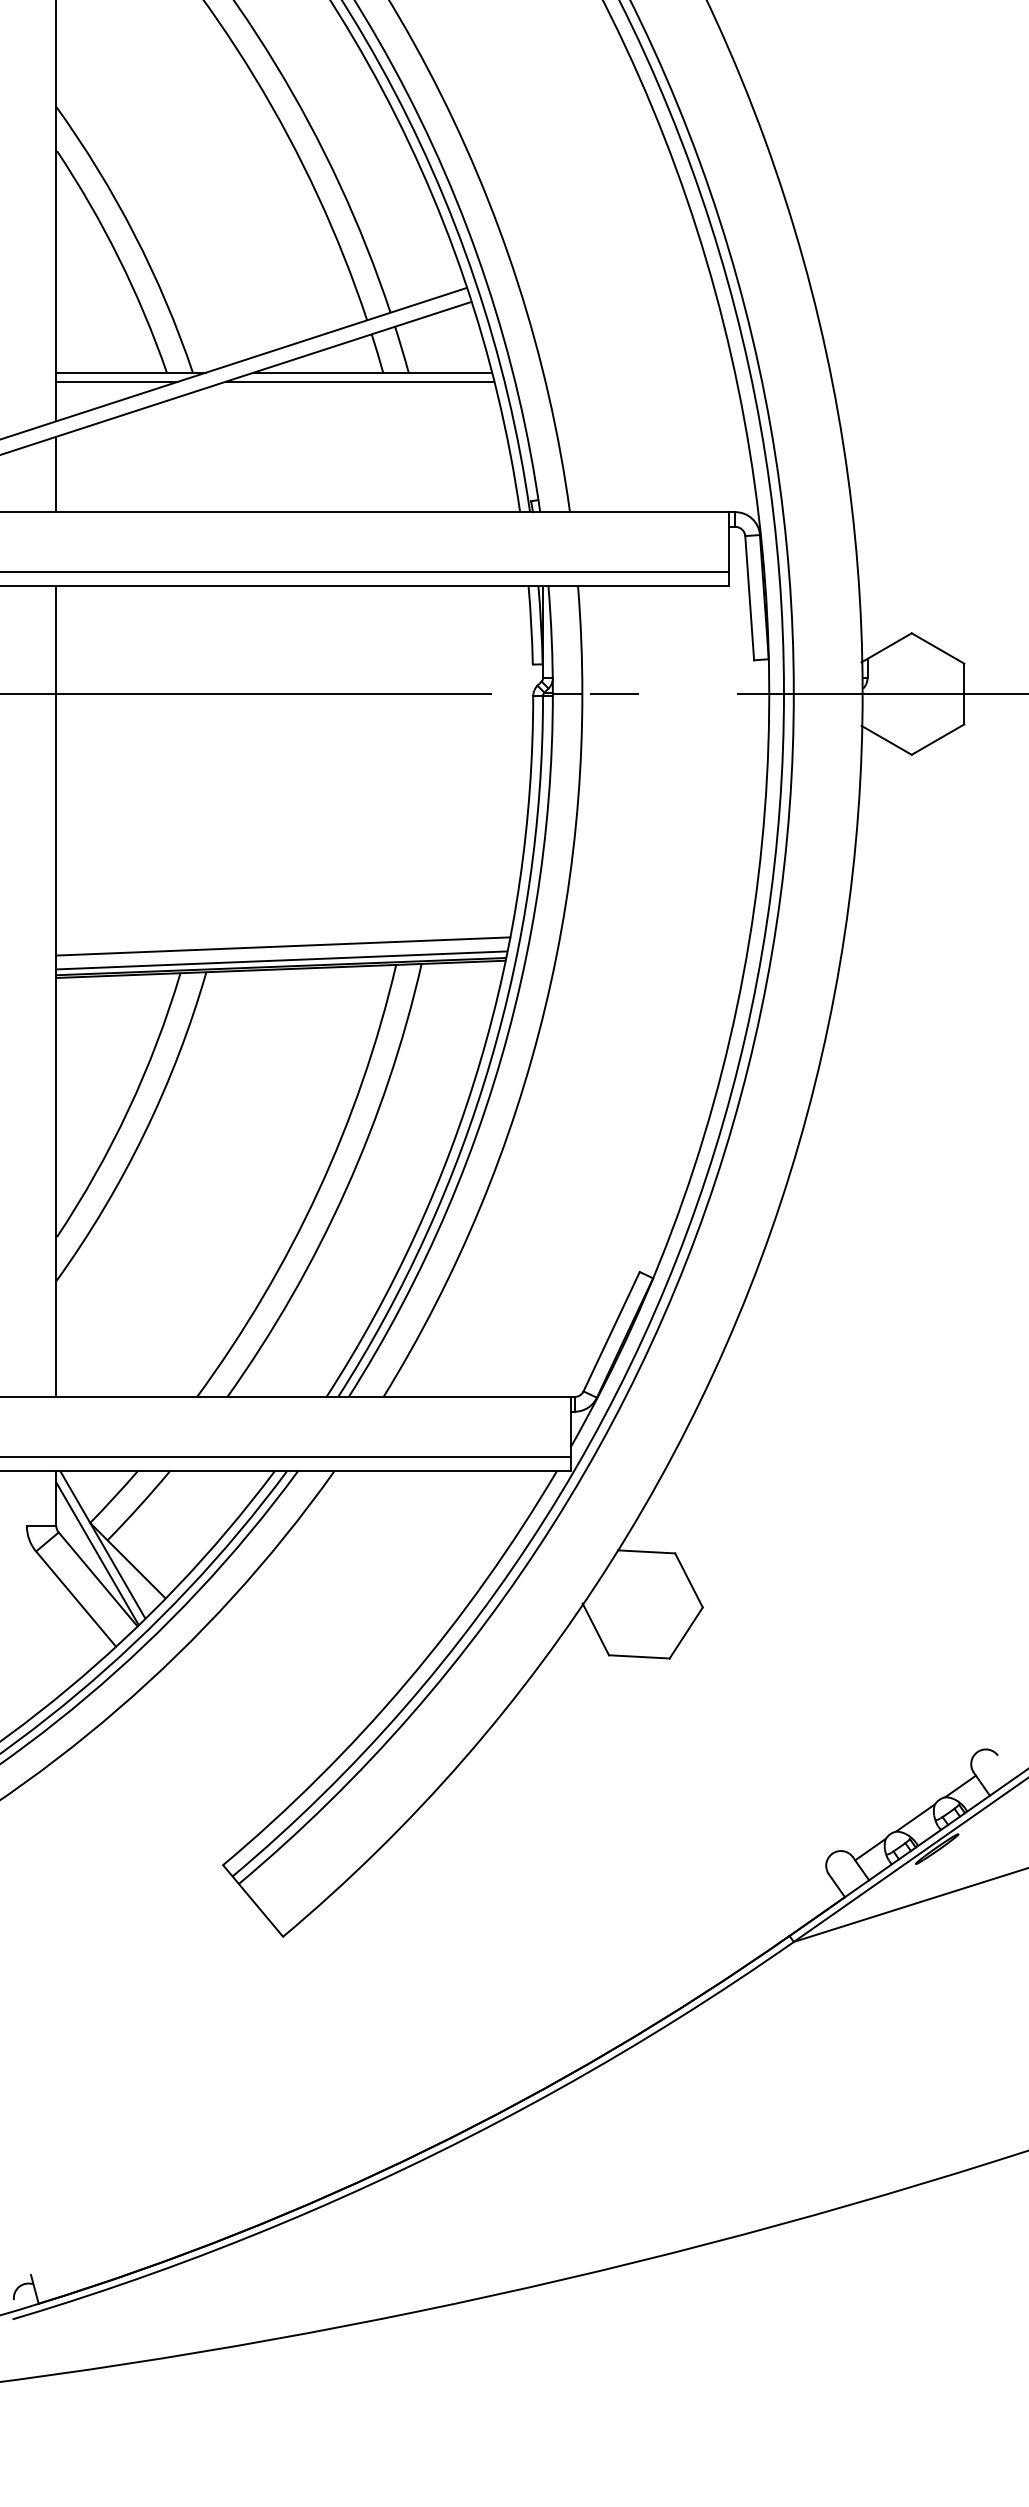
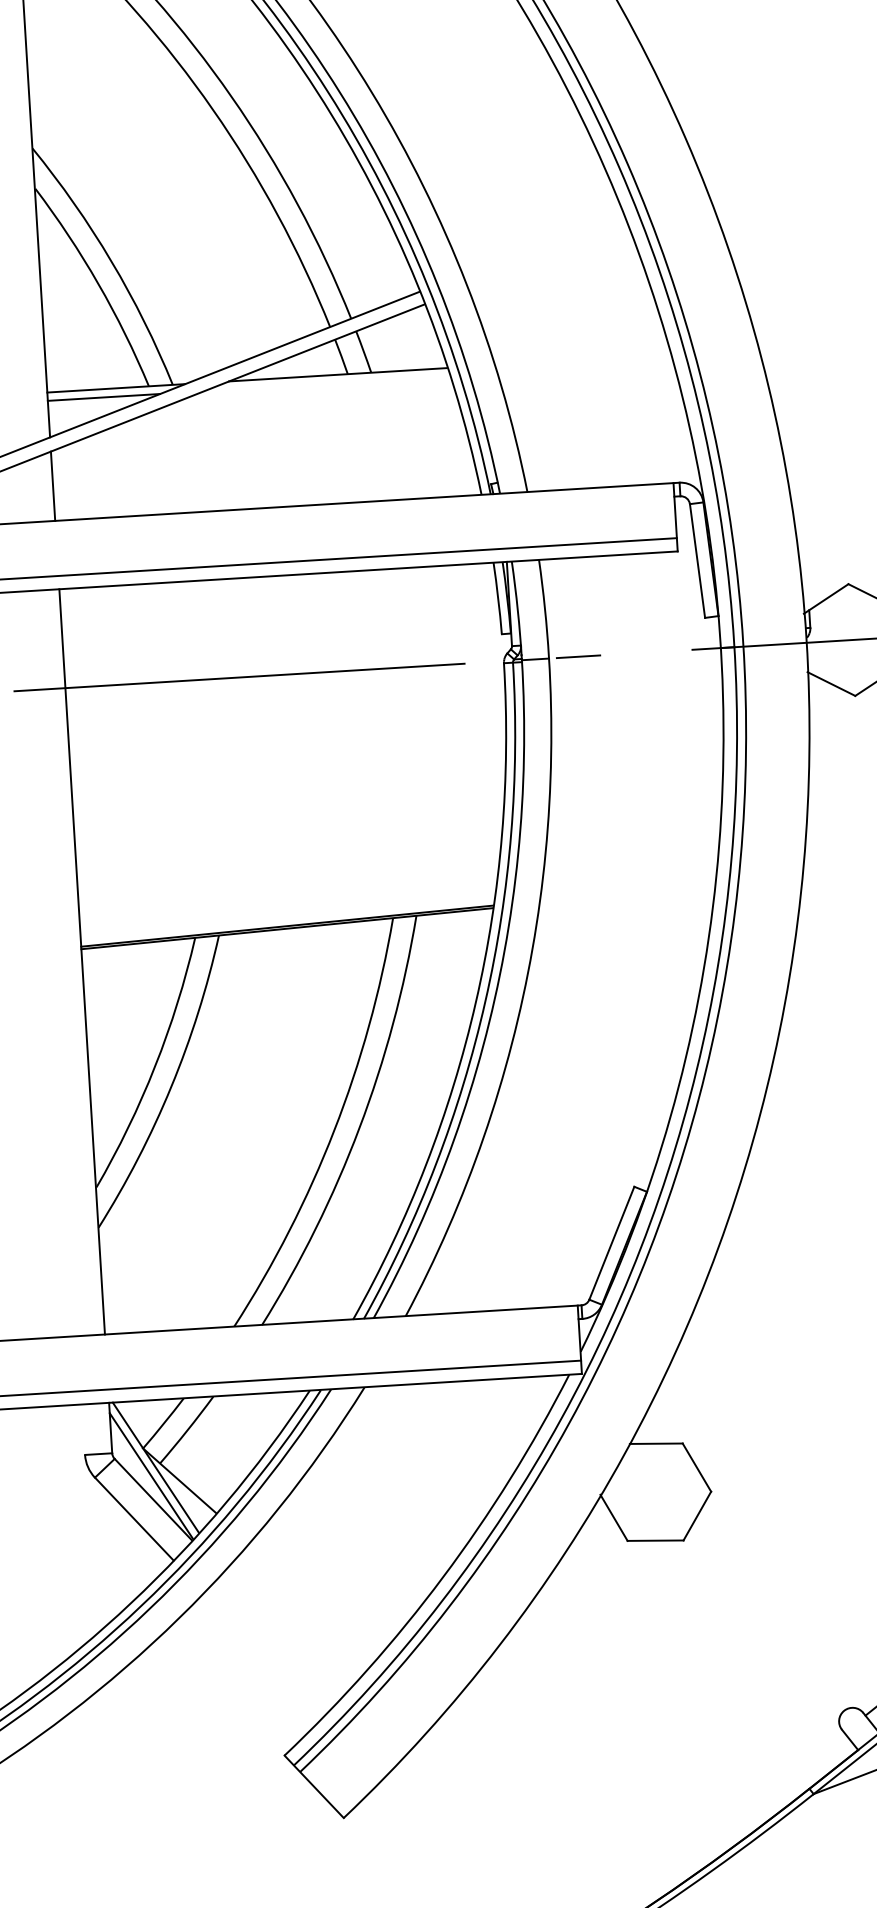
line: (359, 381) -> (326, 383), removed
line: (283, 946) -> (288, 907), removed
line: (281, 960) -> (287, 920), removed

